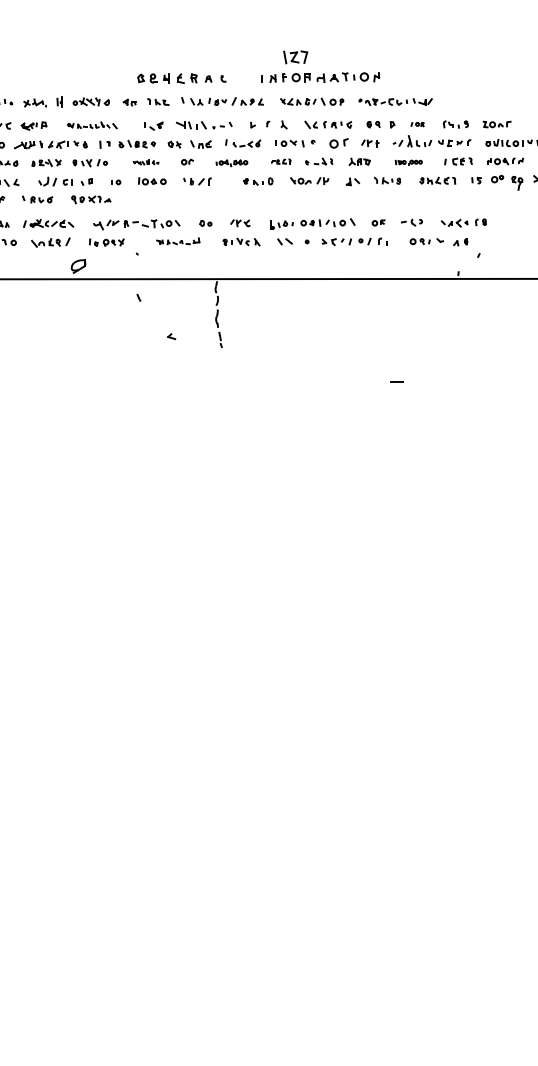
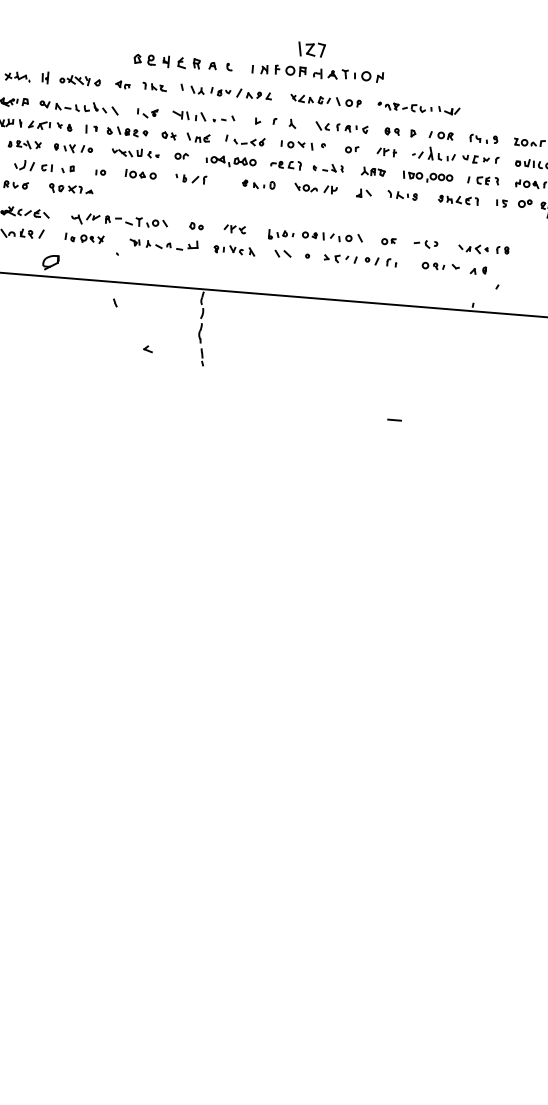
part: (320, 77) -> (317, 72), moved
part: (417, 124) -> (441, 135), size x1.67
part: (92, 125) -> (79, 106), size x1.43
part: (338, 143) -> (351, 149), size x0.62
part: (281, 161) -> (286, 164), size x1.43
part: (145, 162) -> (134, 152), size x1.67
part: (408, 162) -> (427, 177), size x1.67
part: (231, 163) -> (230, 161), size x1.43
part: (178, 241) -> (164, 243), size x1.43

